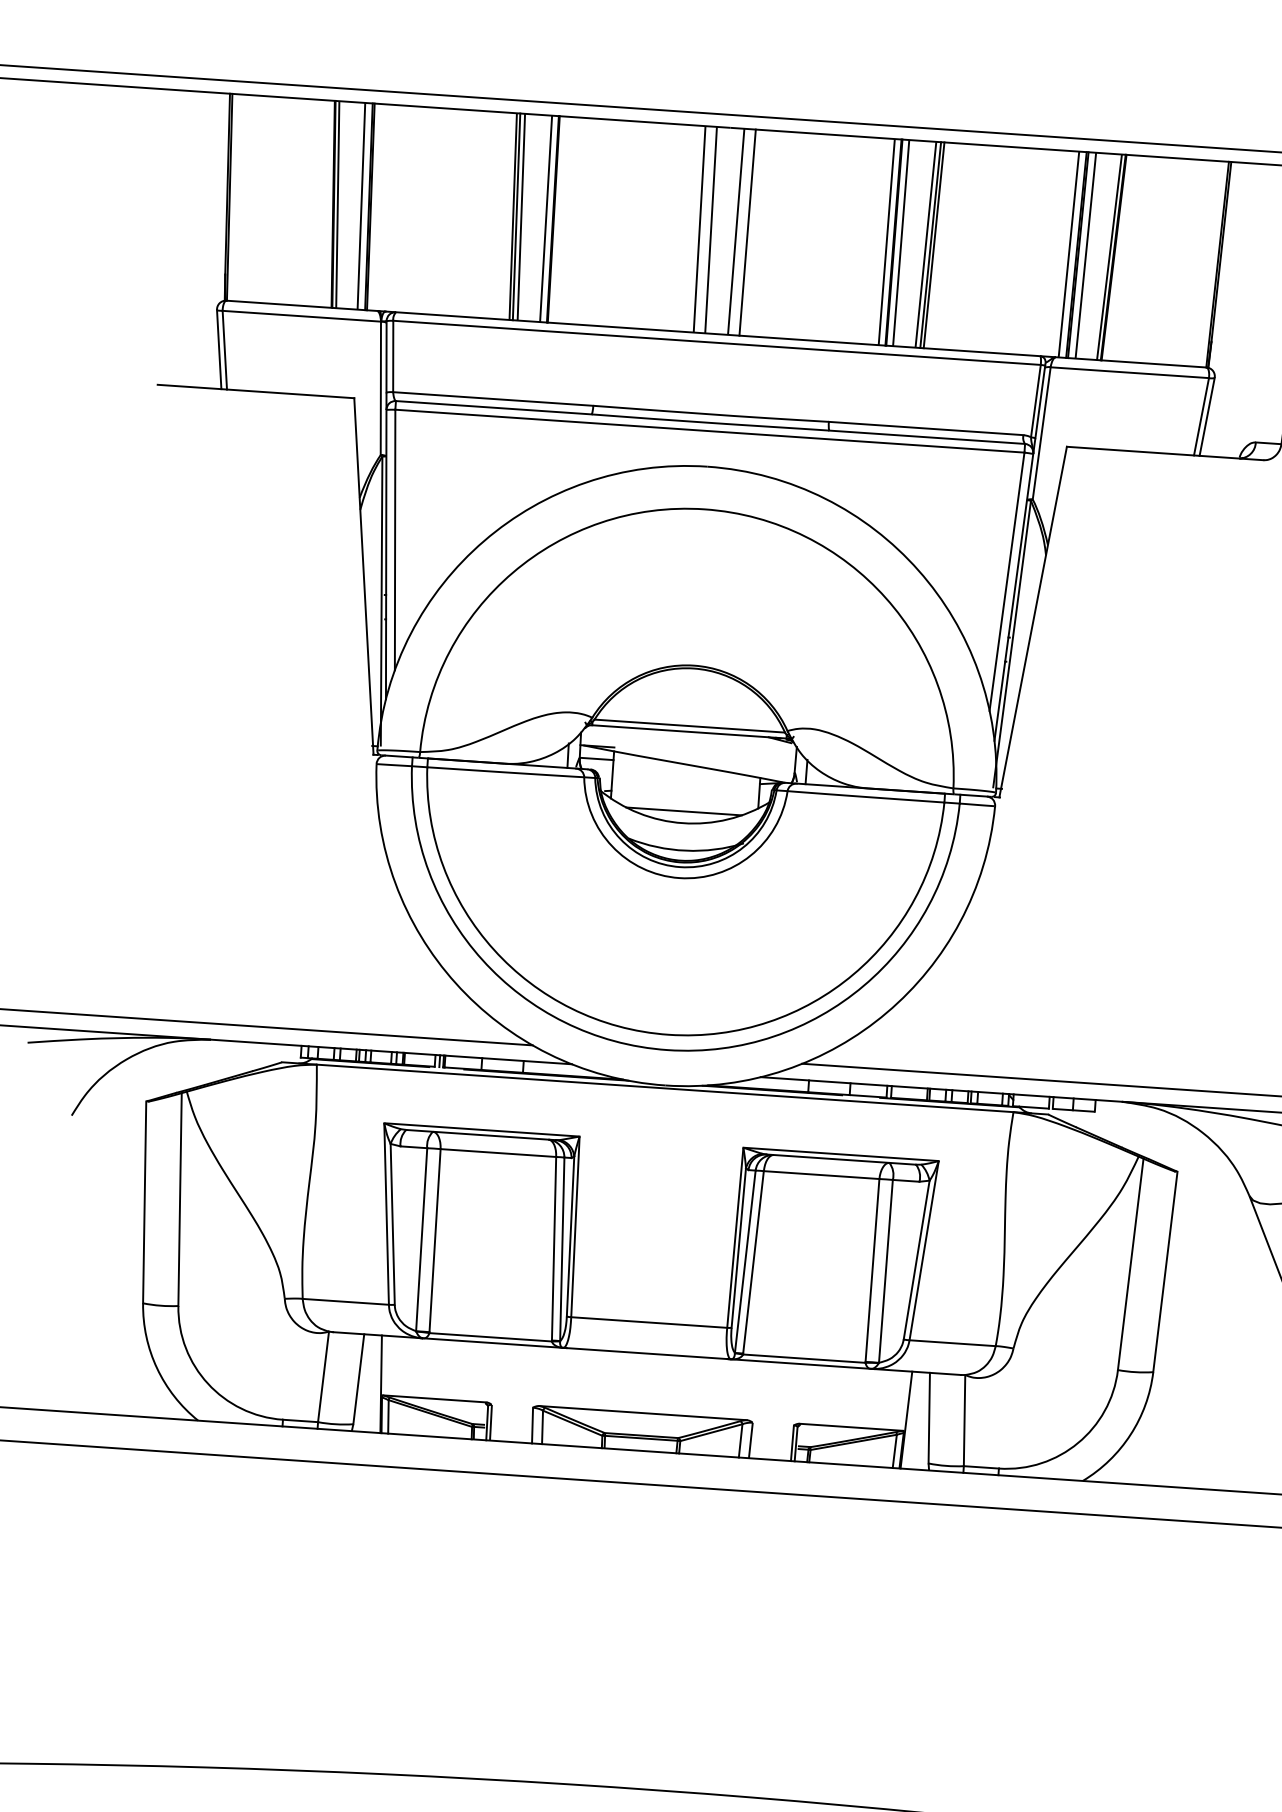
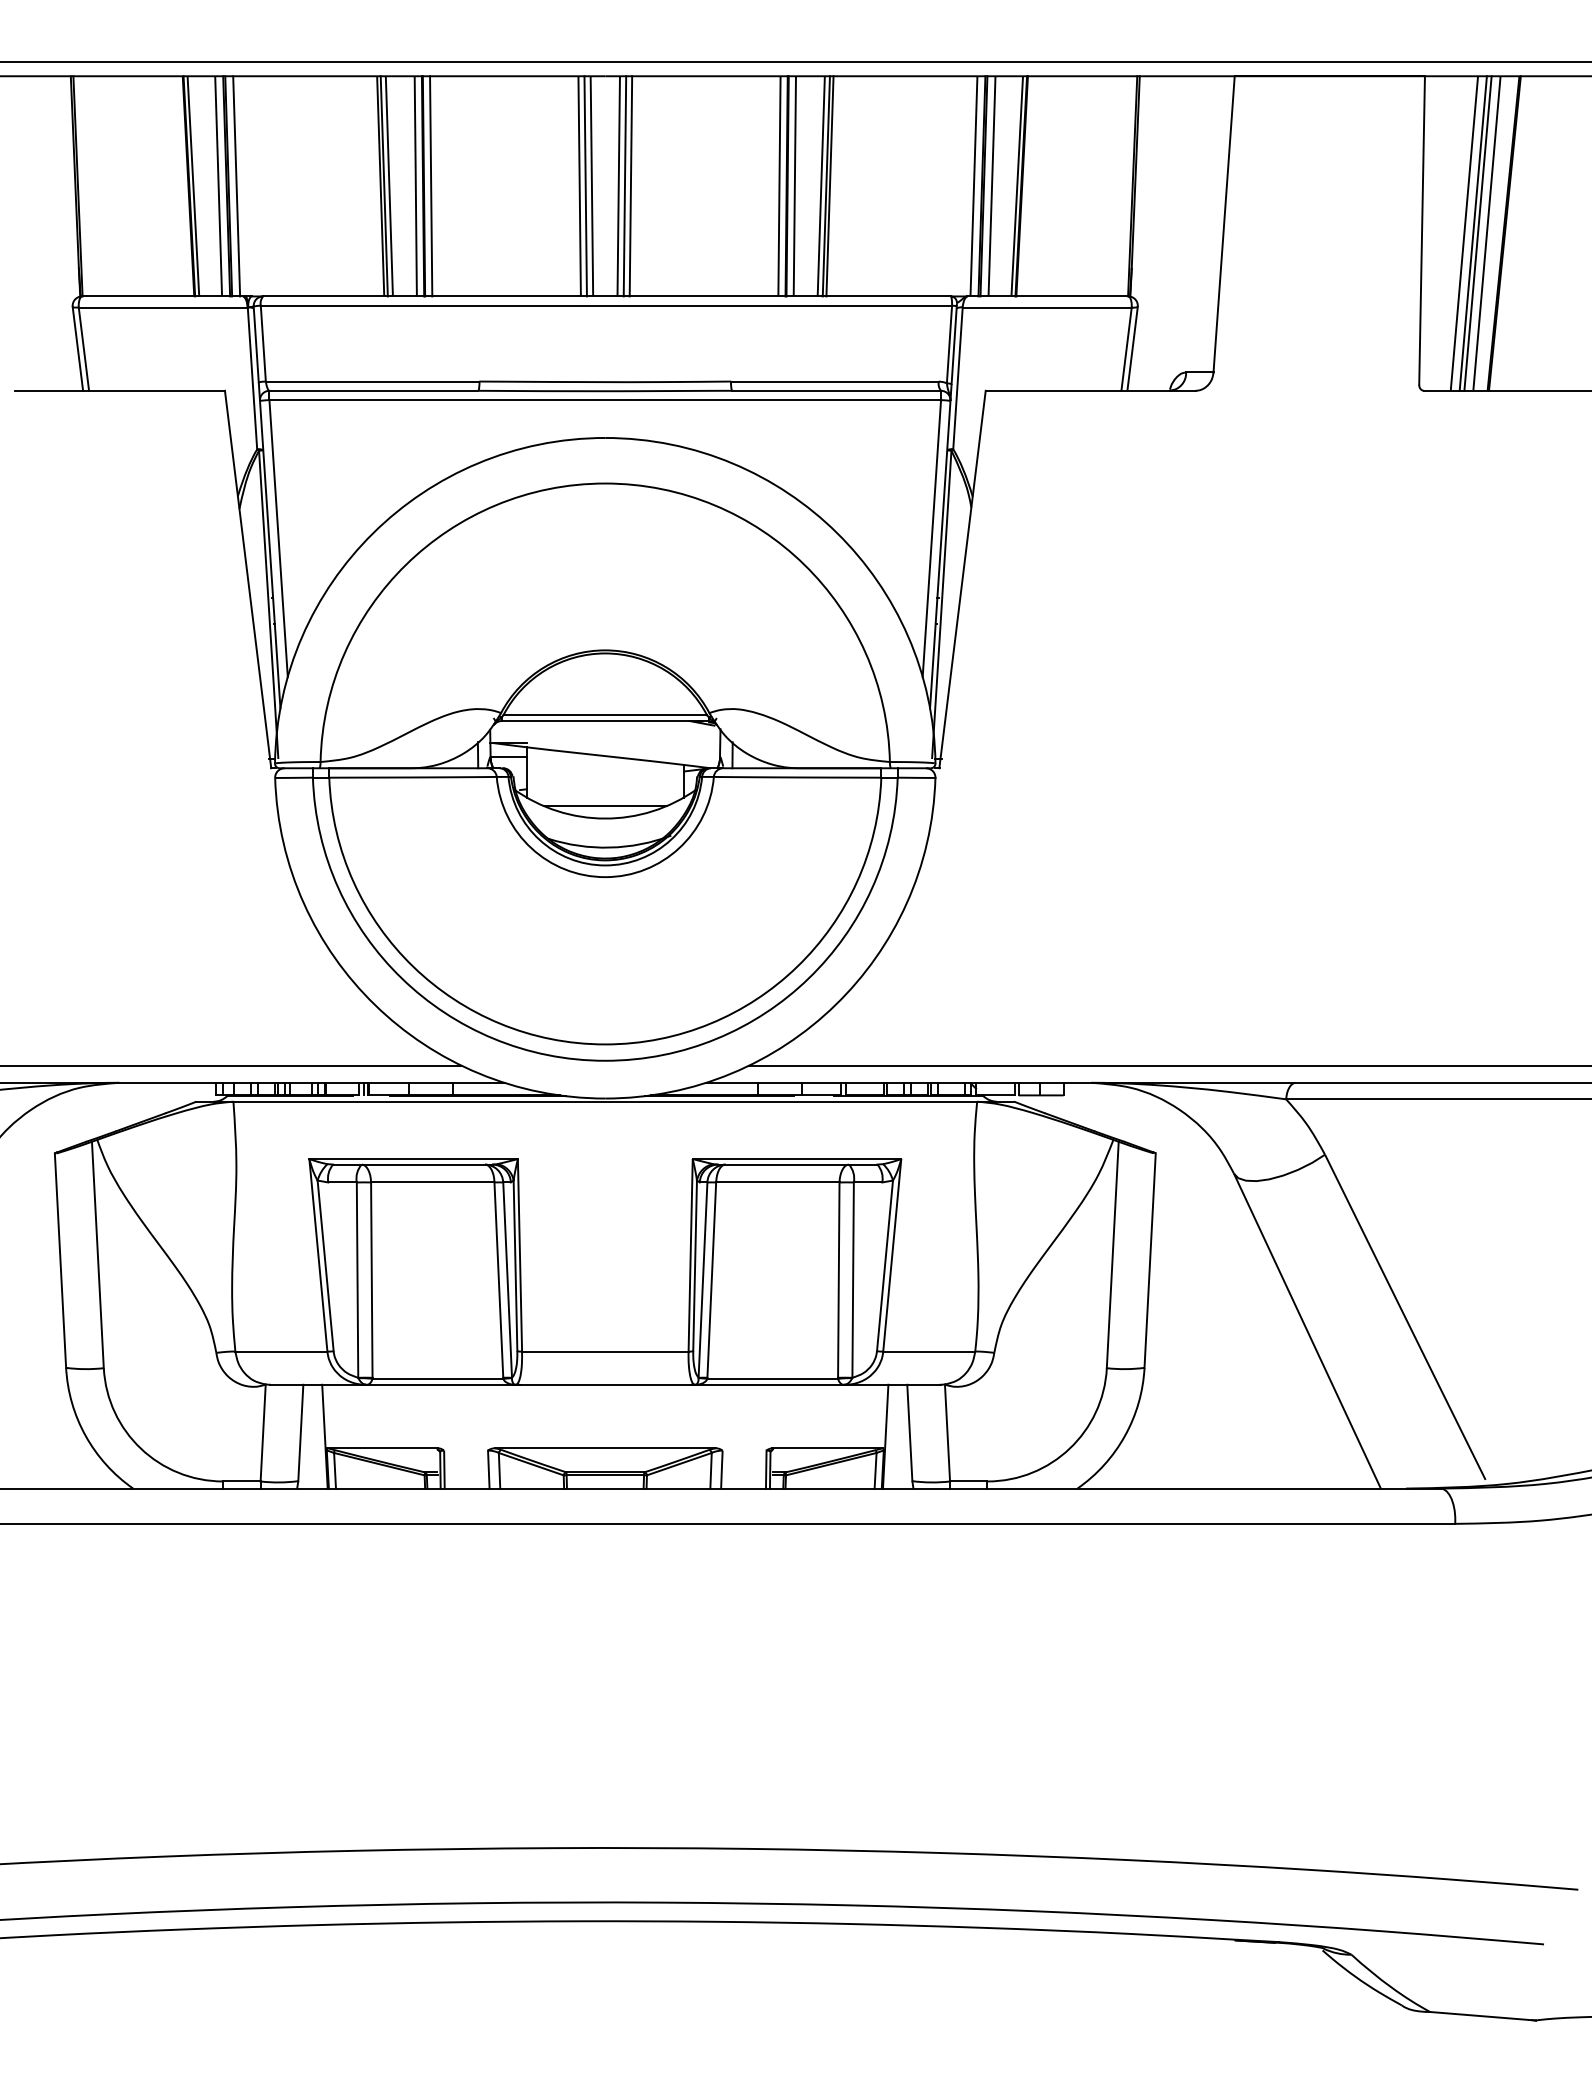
line: (378, 207) -> (236, 186), added
line: (560, 220) -> (431, 186), added
line: (705, 229) -> (585, 186), added
line: (741, 232) -> (624, 186), added

